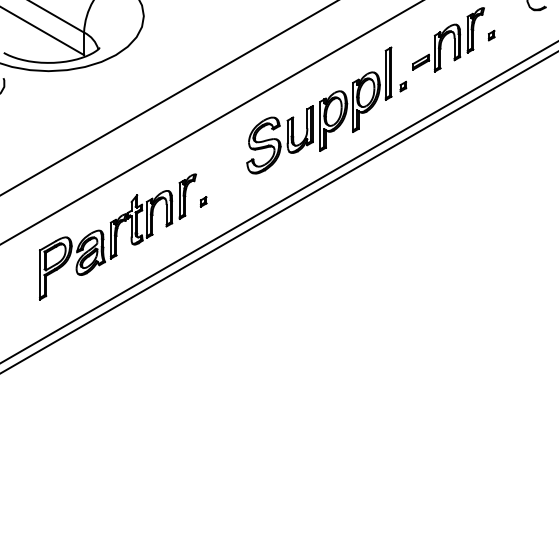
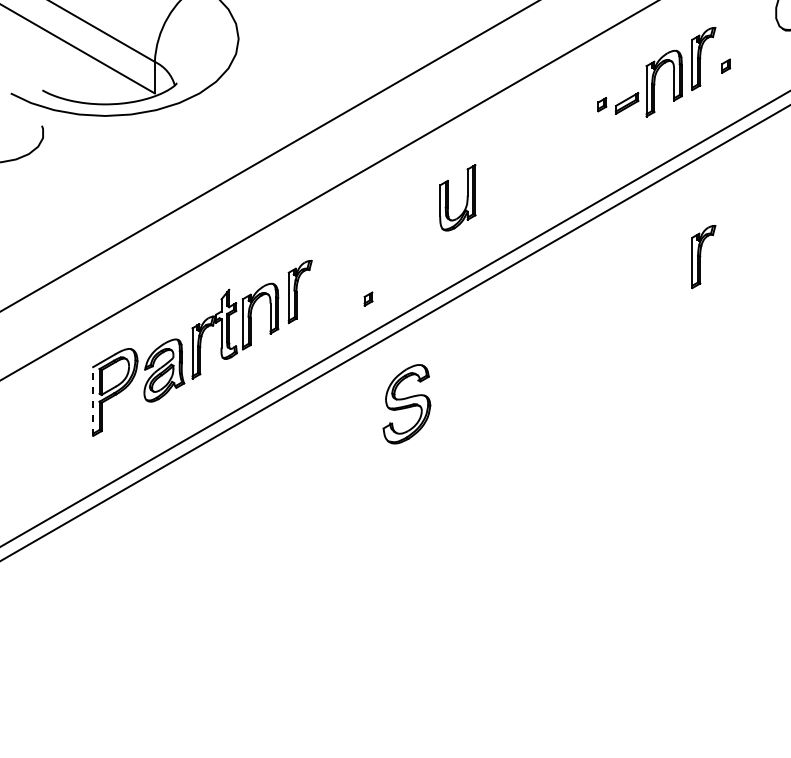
part: (403, 86) -> (602, 104), moved
part: (355, 98) -> (535, 154), removed
part: (263, 145) -> (406, 404), moved
part: (475, 172) -> (703, 257), added
part: (203, 201) -> (368, 298), moved
line: (40, 274) -> (93, 401), solid -> dashed

